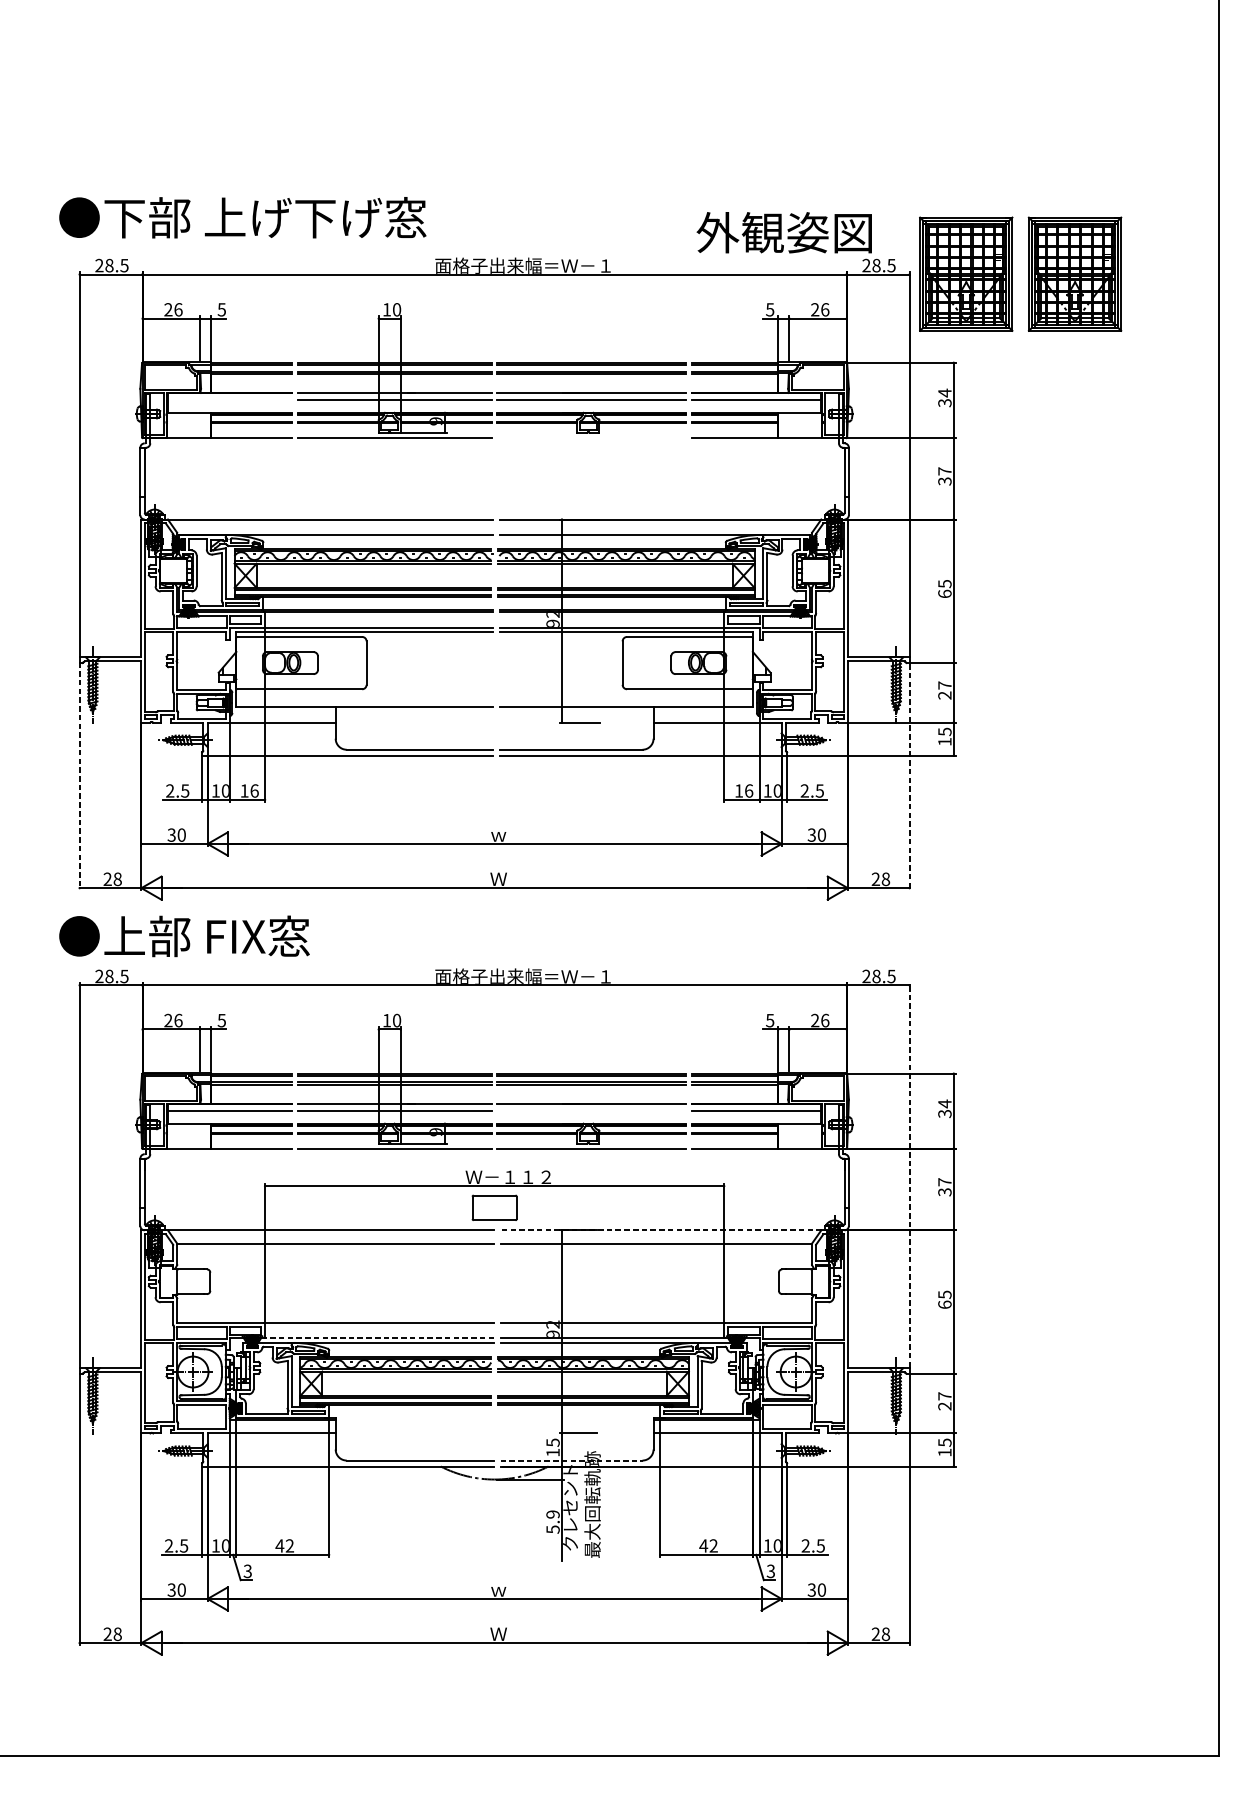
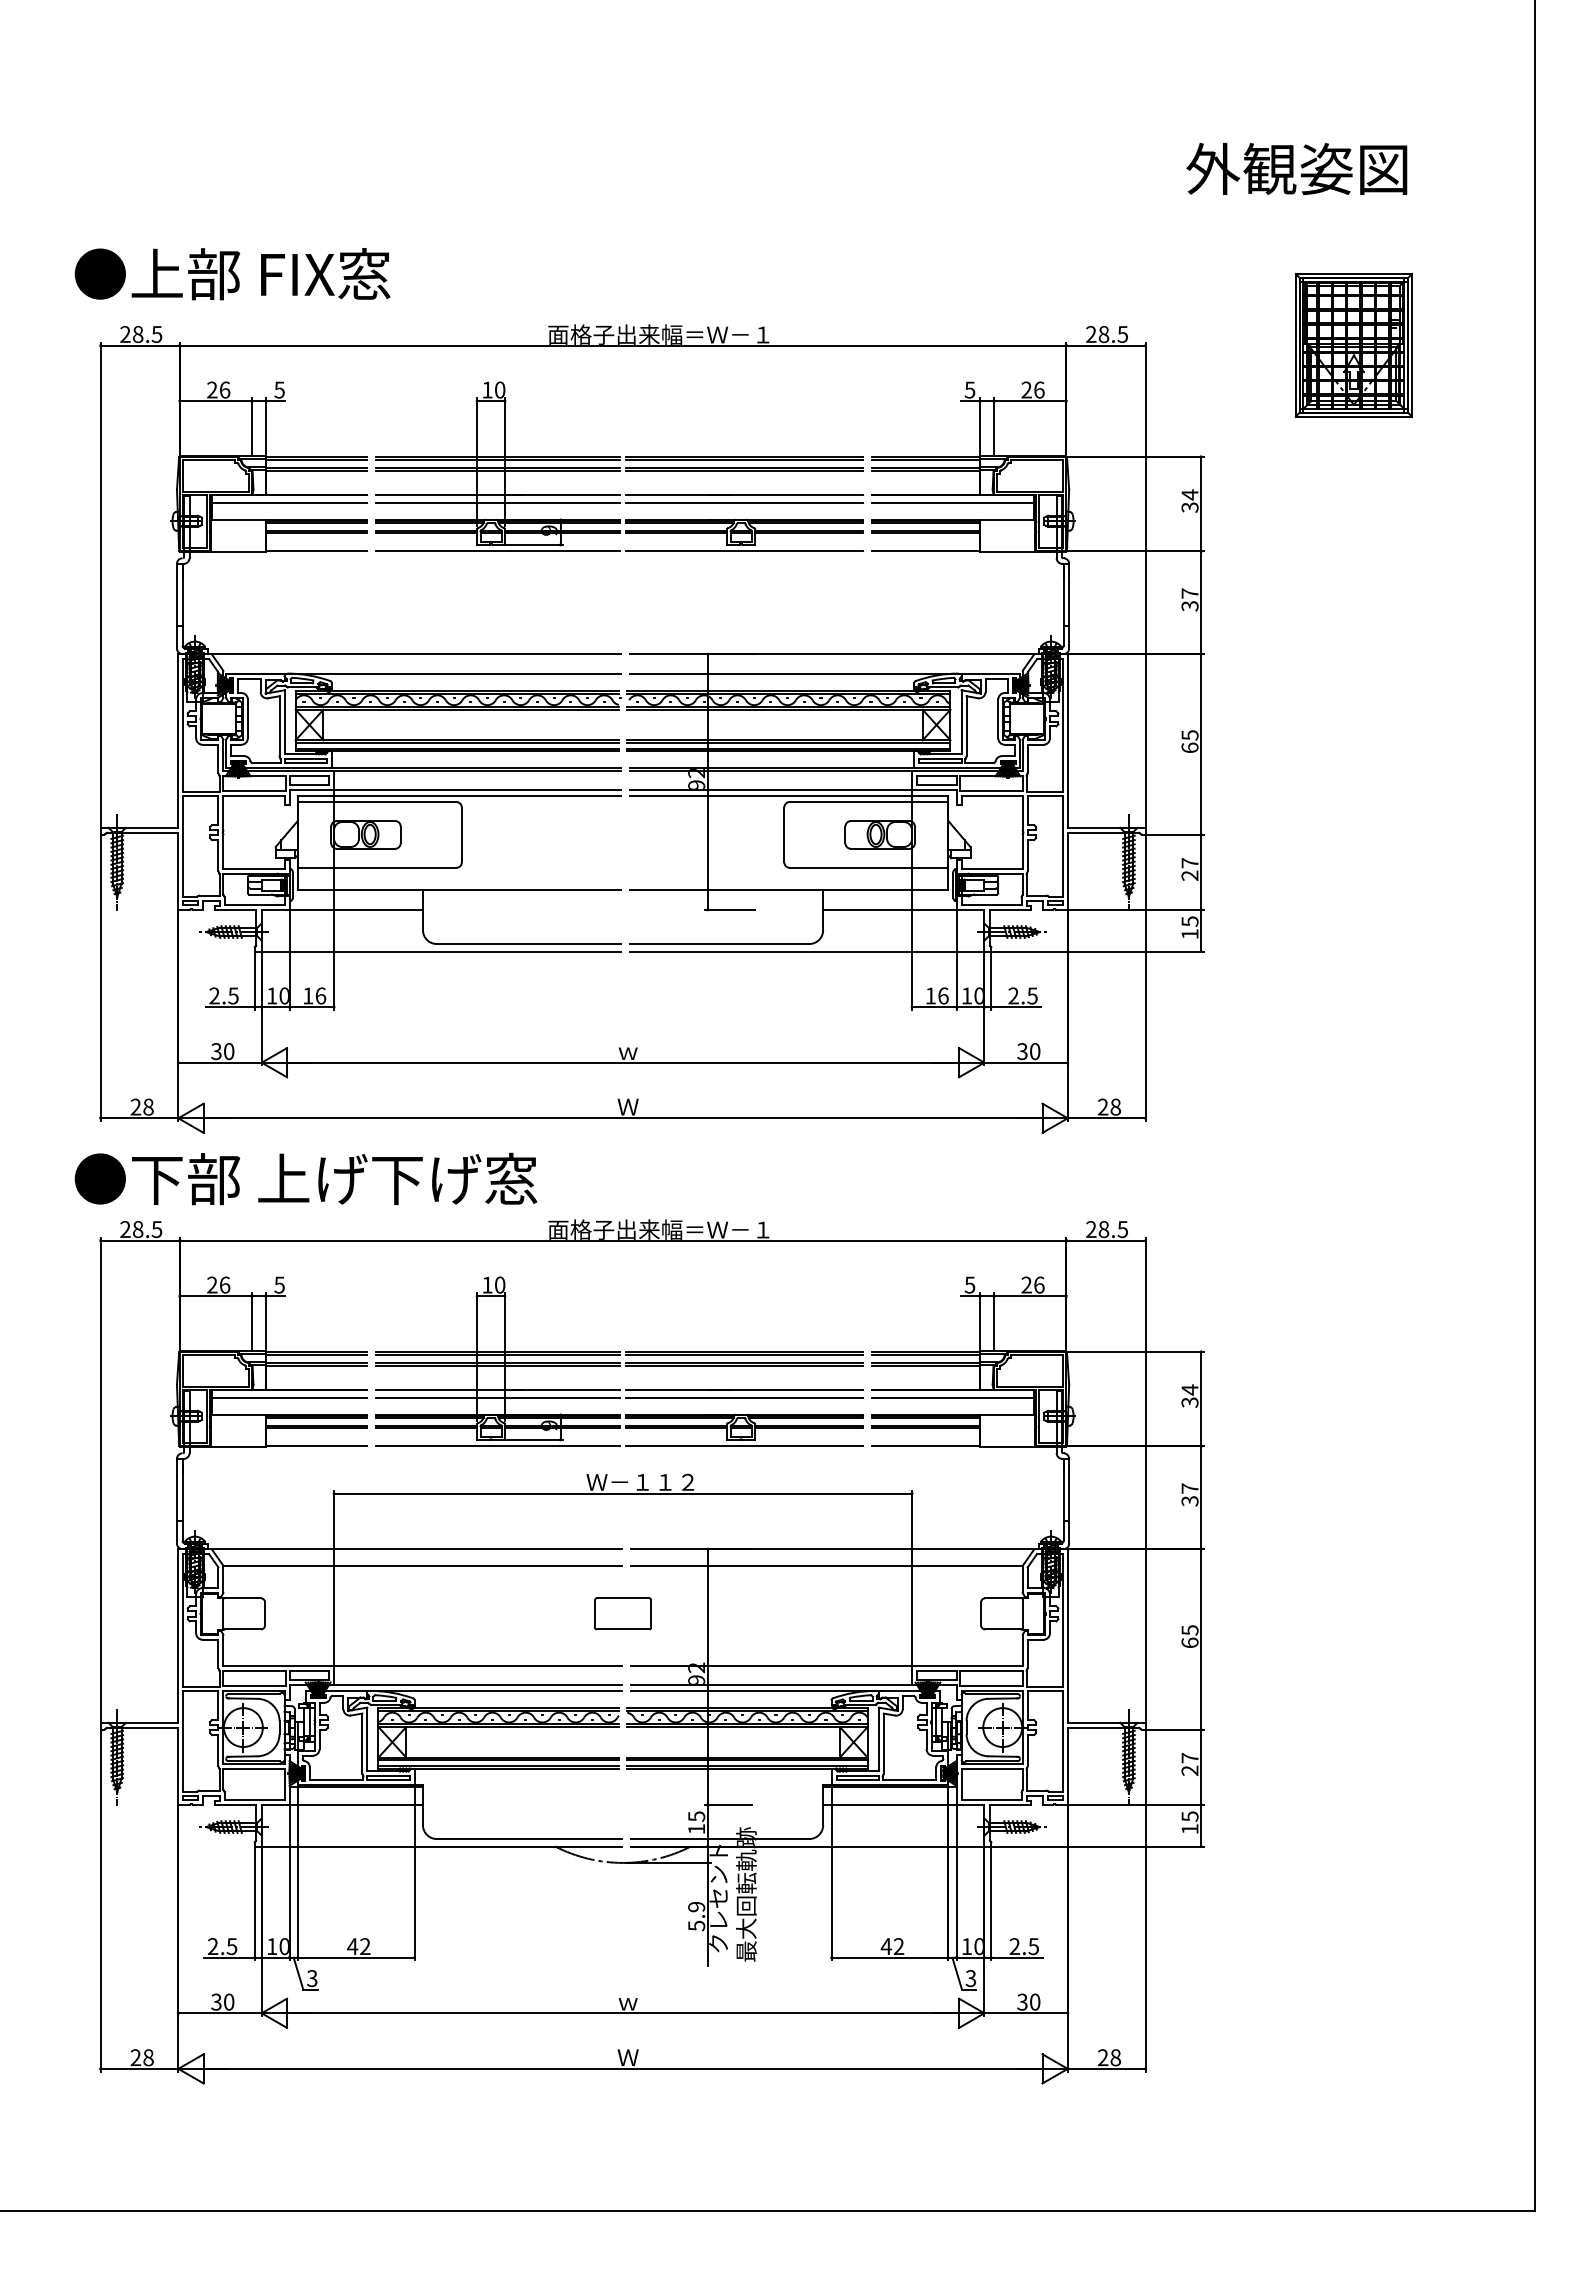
text: (265, 218) -> (334, 274), ●下部 上げ下げ窓 -> ●上部 FIX窓
text: (784, 233) -> (1296, 169), moved
part: (965, 274) -> (1216, 345), removed
line: (229, 399) -> (289, 503), added
line: (591, 438) -> (744, 551), added
line: (79, 777) -> (100, 978), dashed -> solid
line: (909, 777) -> (1145, 979), dashed -> solid
text: (265, 935) -> (334, 1178), ●上部 FIX窓 -> ●下部 上げ下げ窓
line: (591, 1110) -> (744, 1398), added
line: (909, 1175) -> (1145, 1479), dashed -> solid
part: (494, 1207) -> (622, 1613), moved
line: (660, 1230) -> (832, 1549), dashed -> solid
line: (379, 1338) -> (477, 1685), dashed -> solid
line: (572, 1460) -> (720, 1839), dashed -> solid

